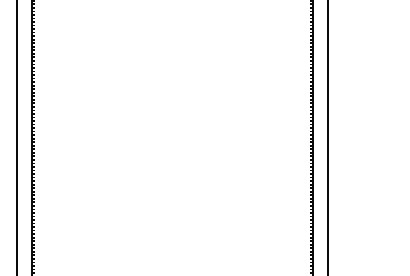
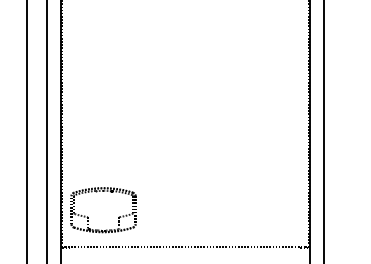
part: (63, 247) -> (88, 217), added

